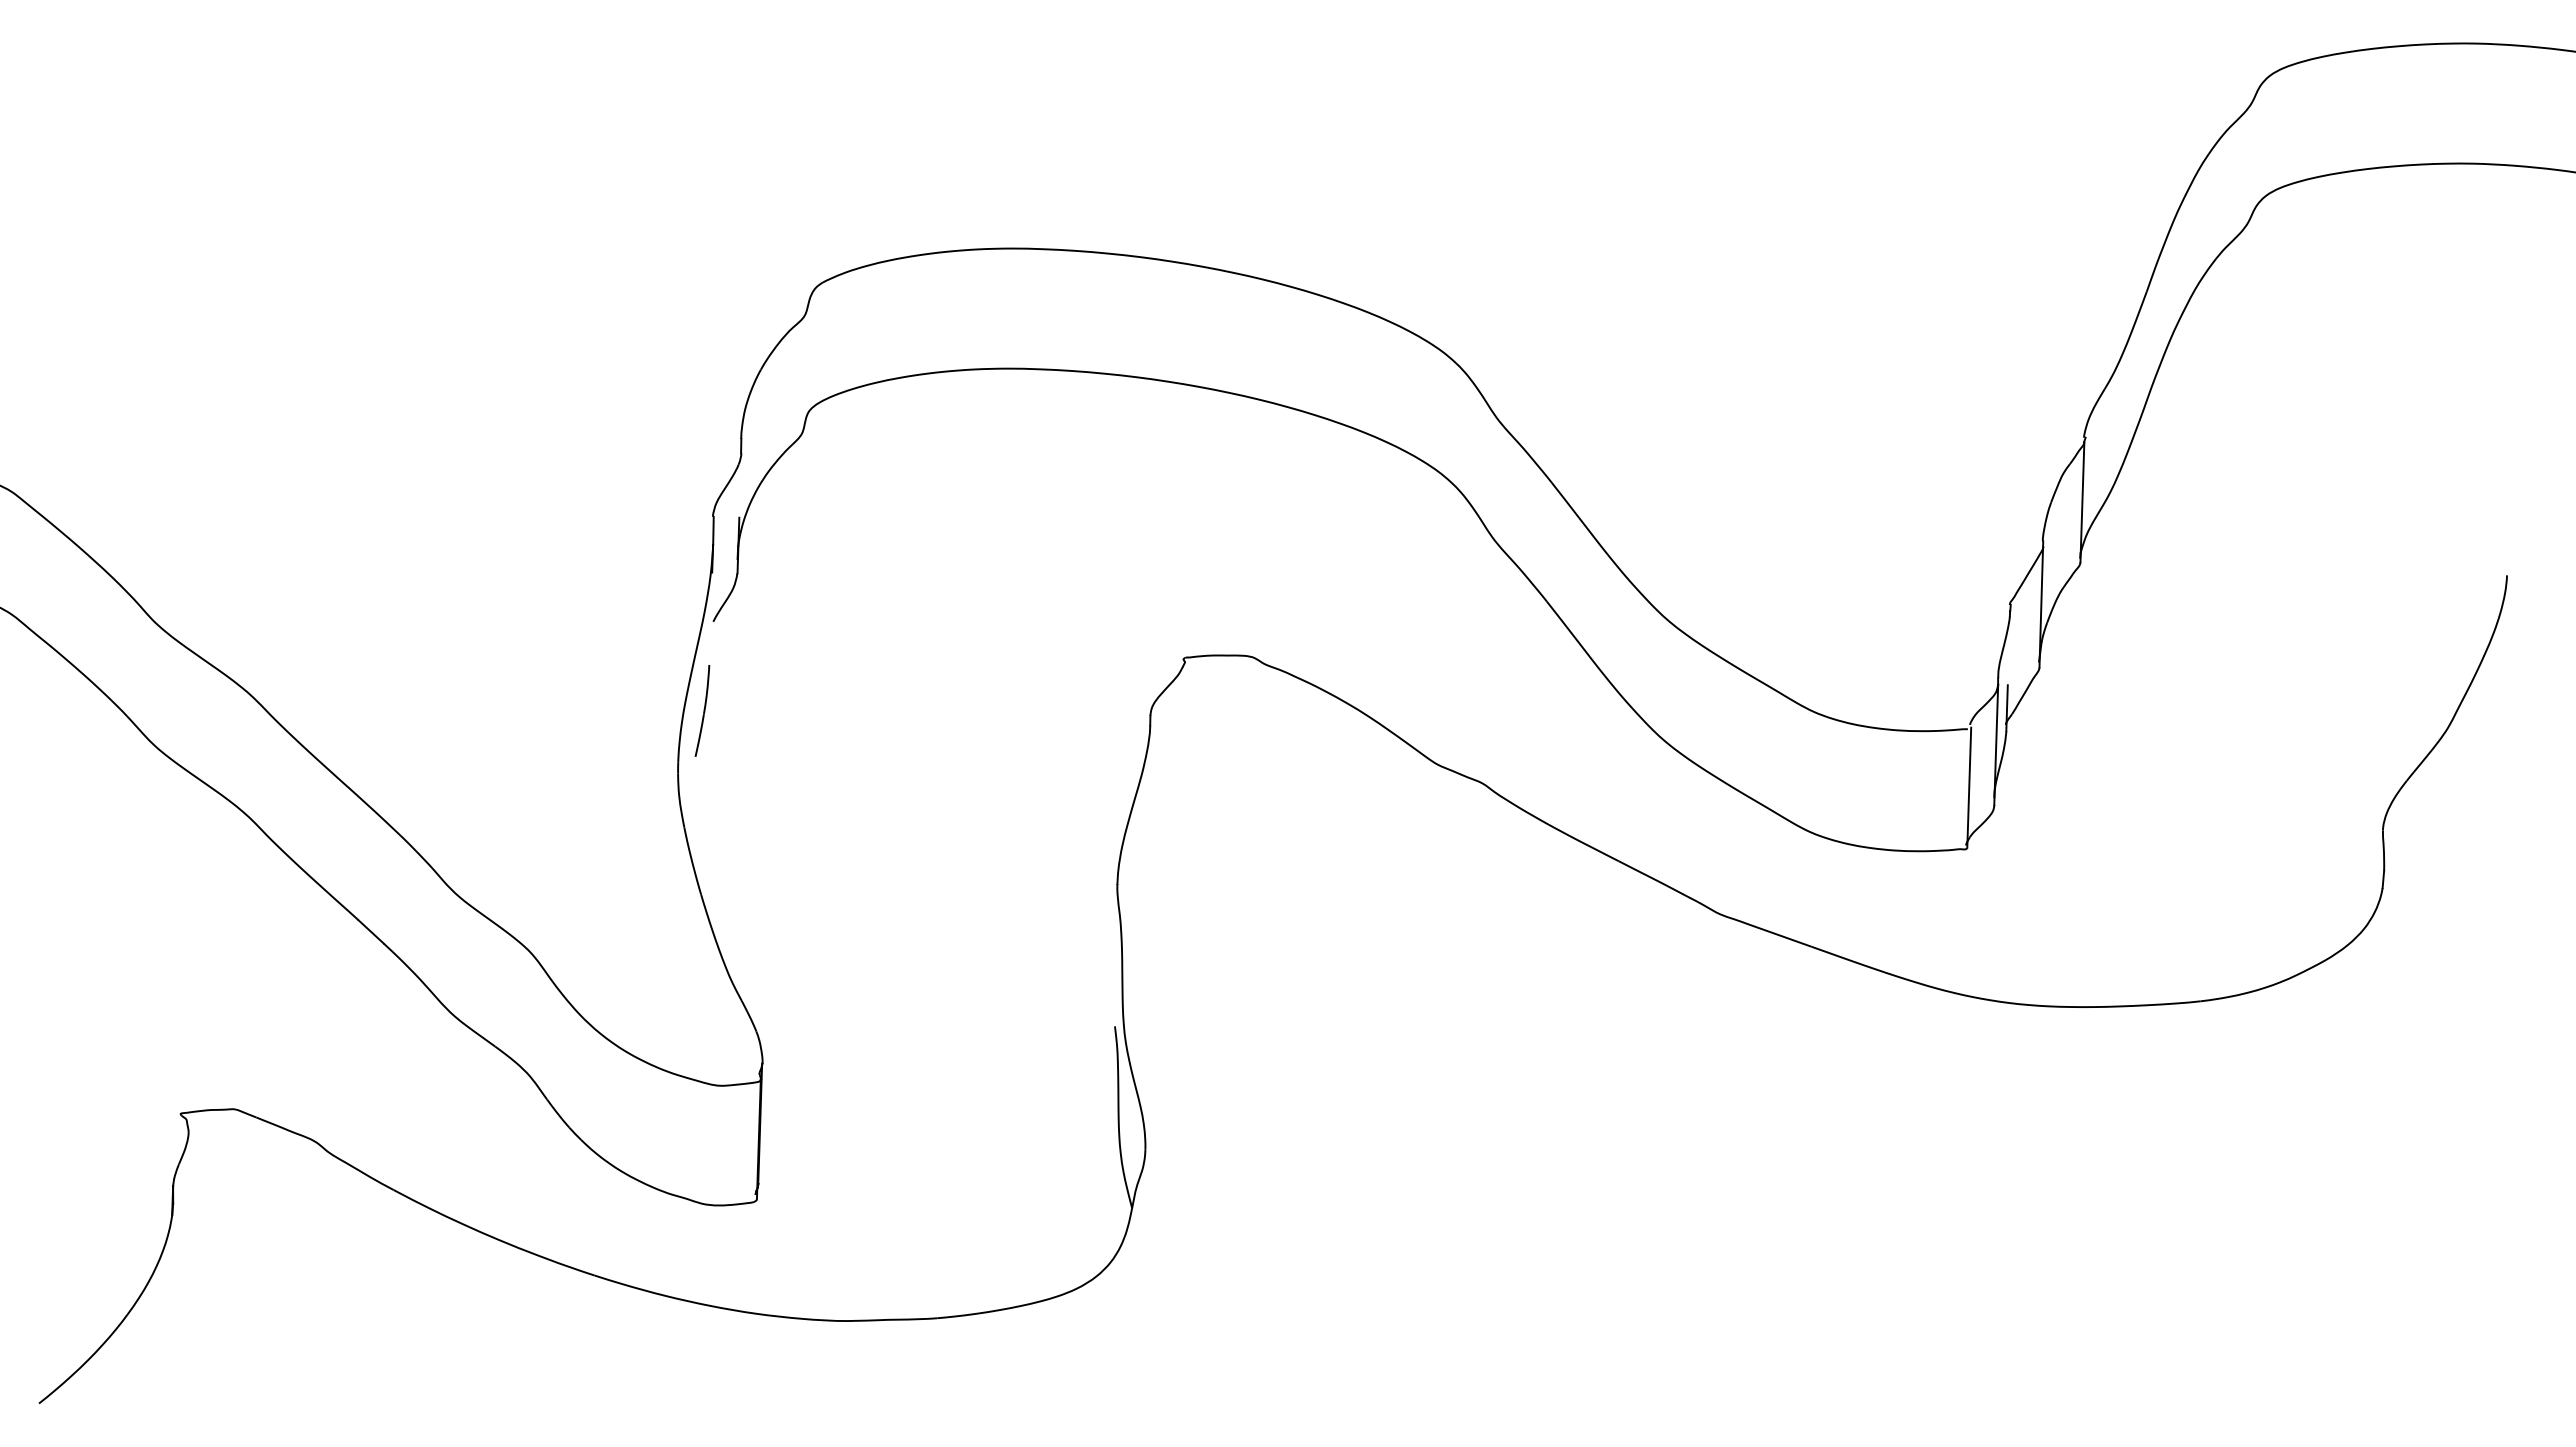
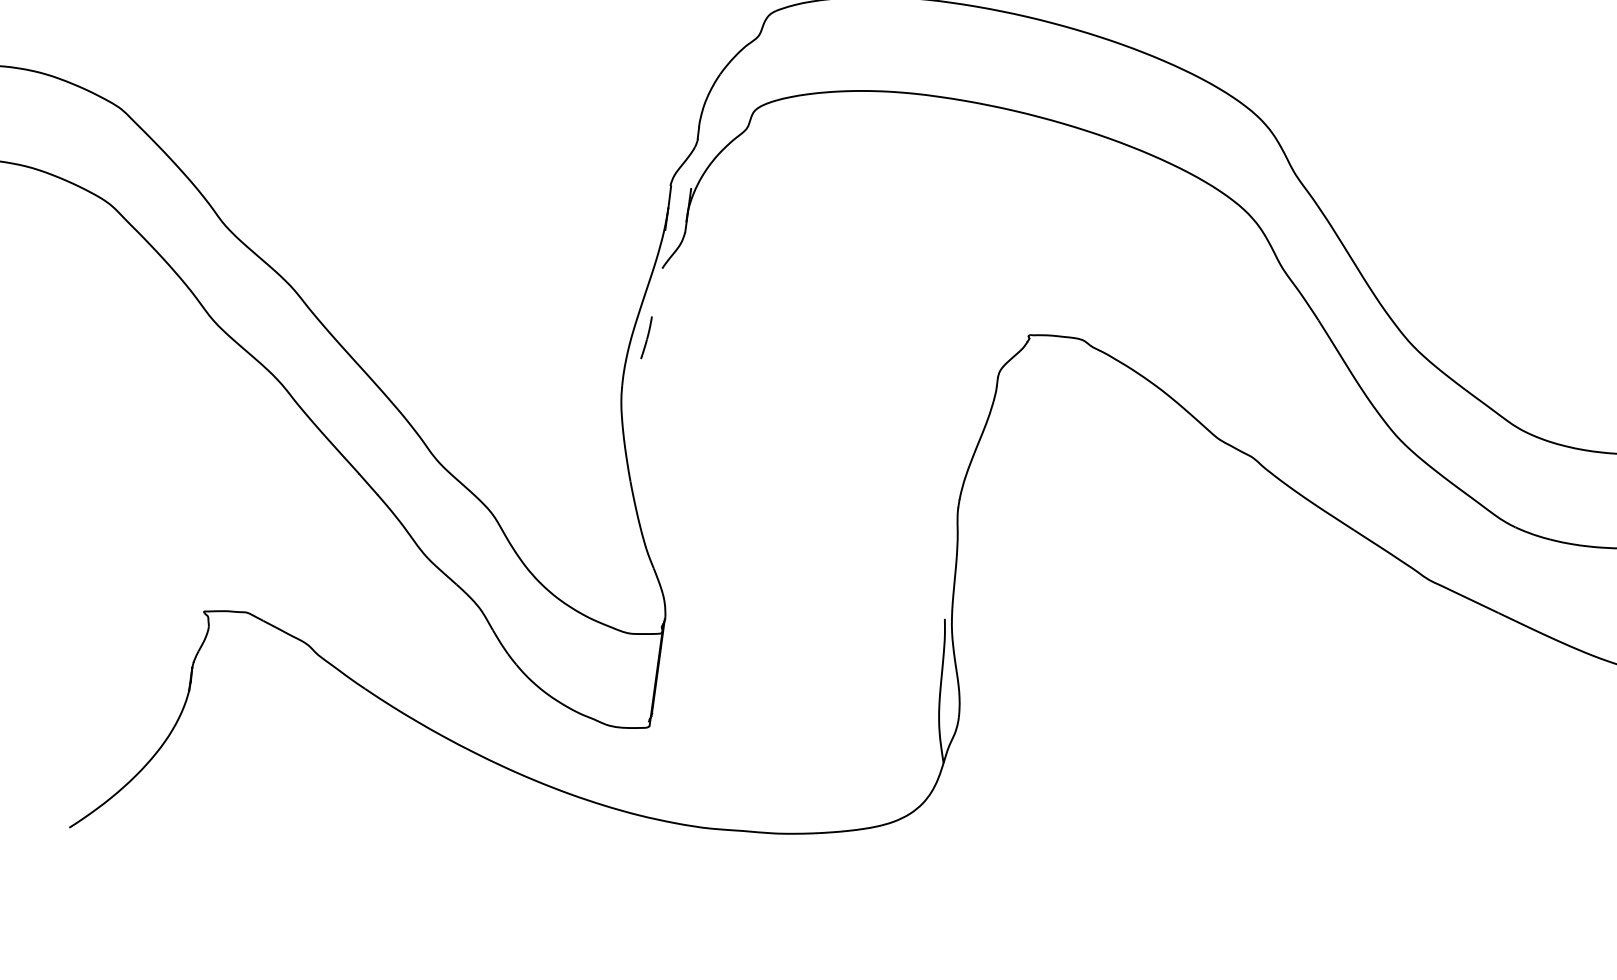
part: (702, 710) -> (646, 337), size x0.6

